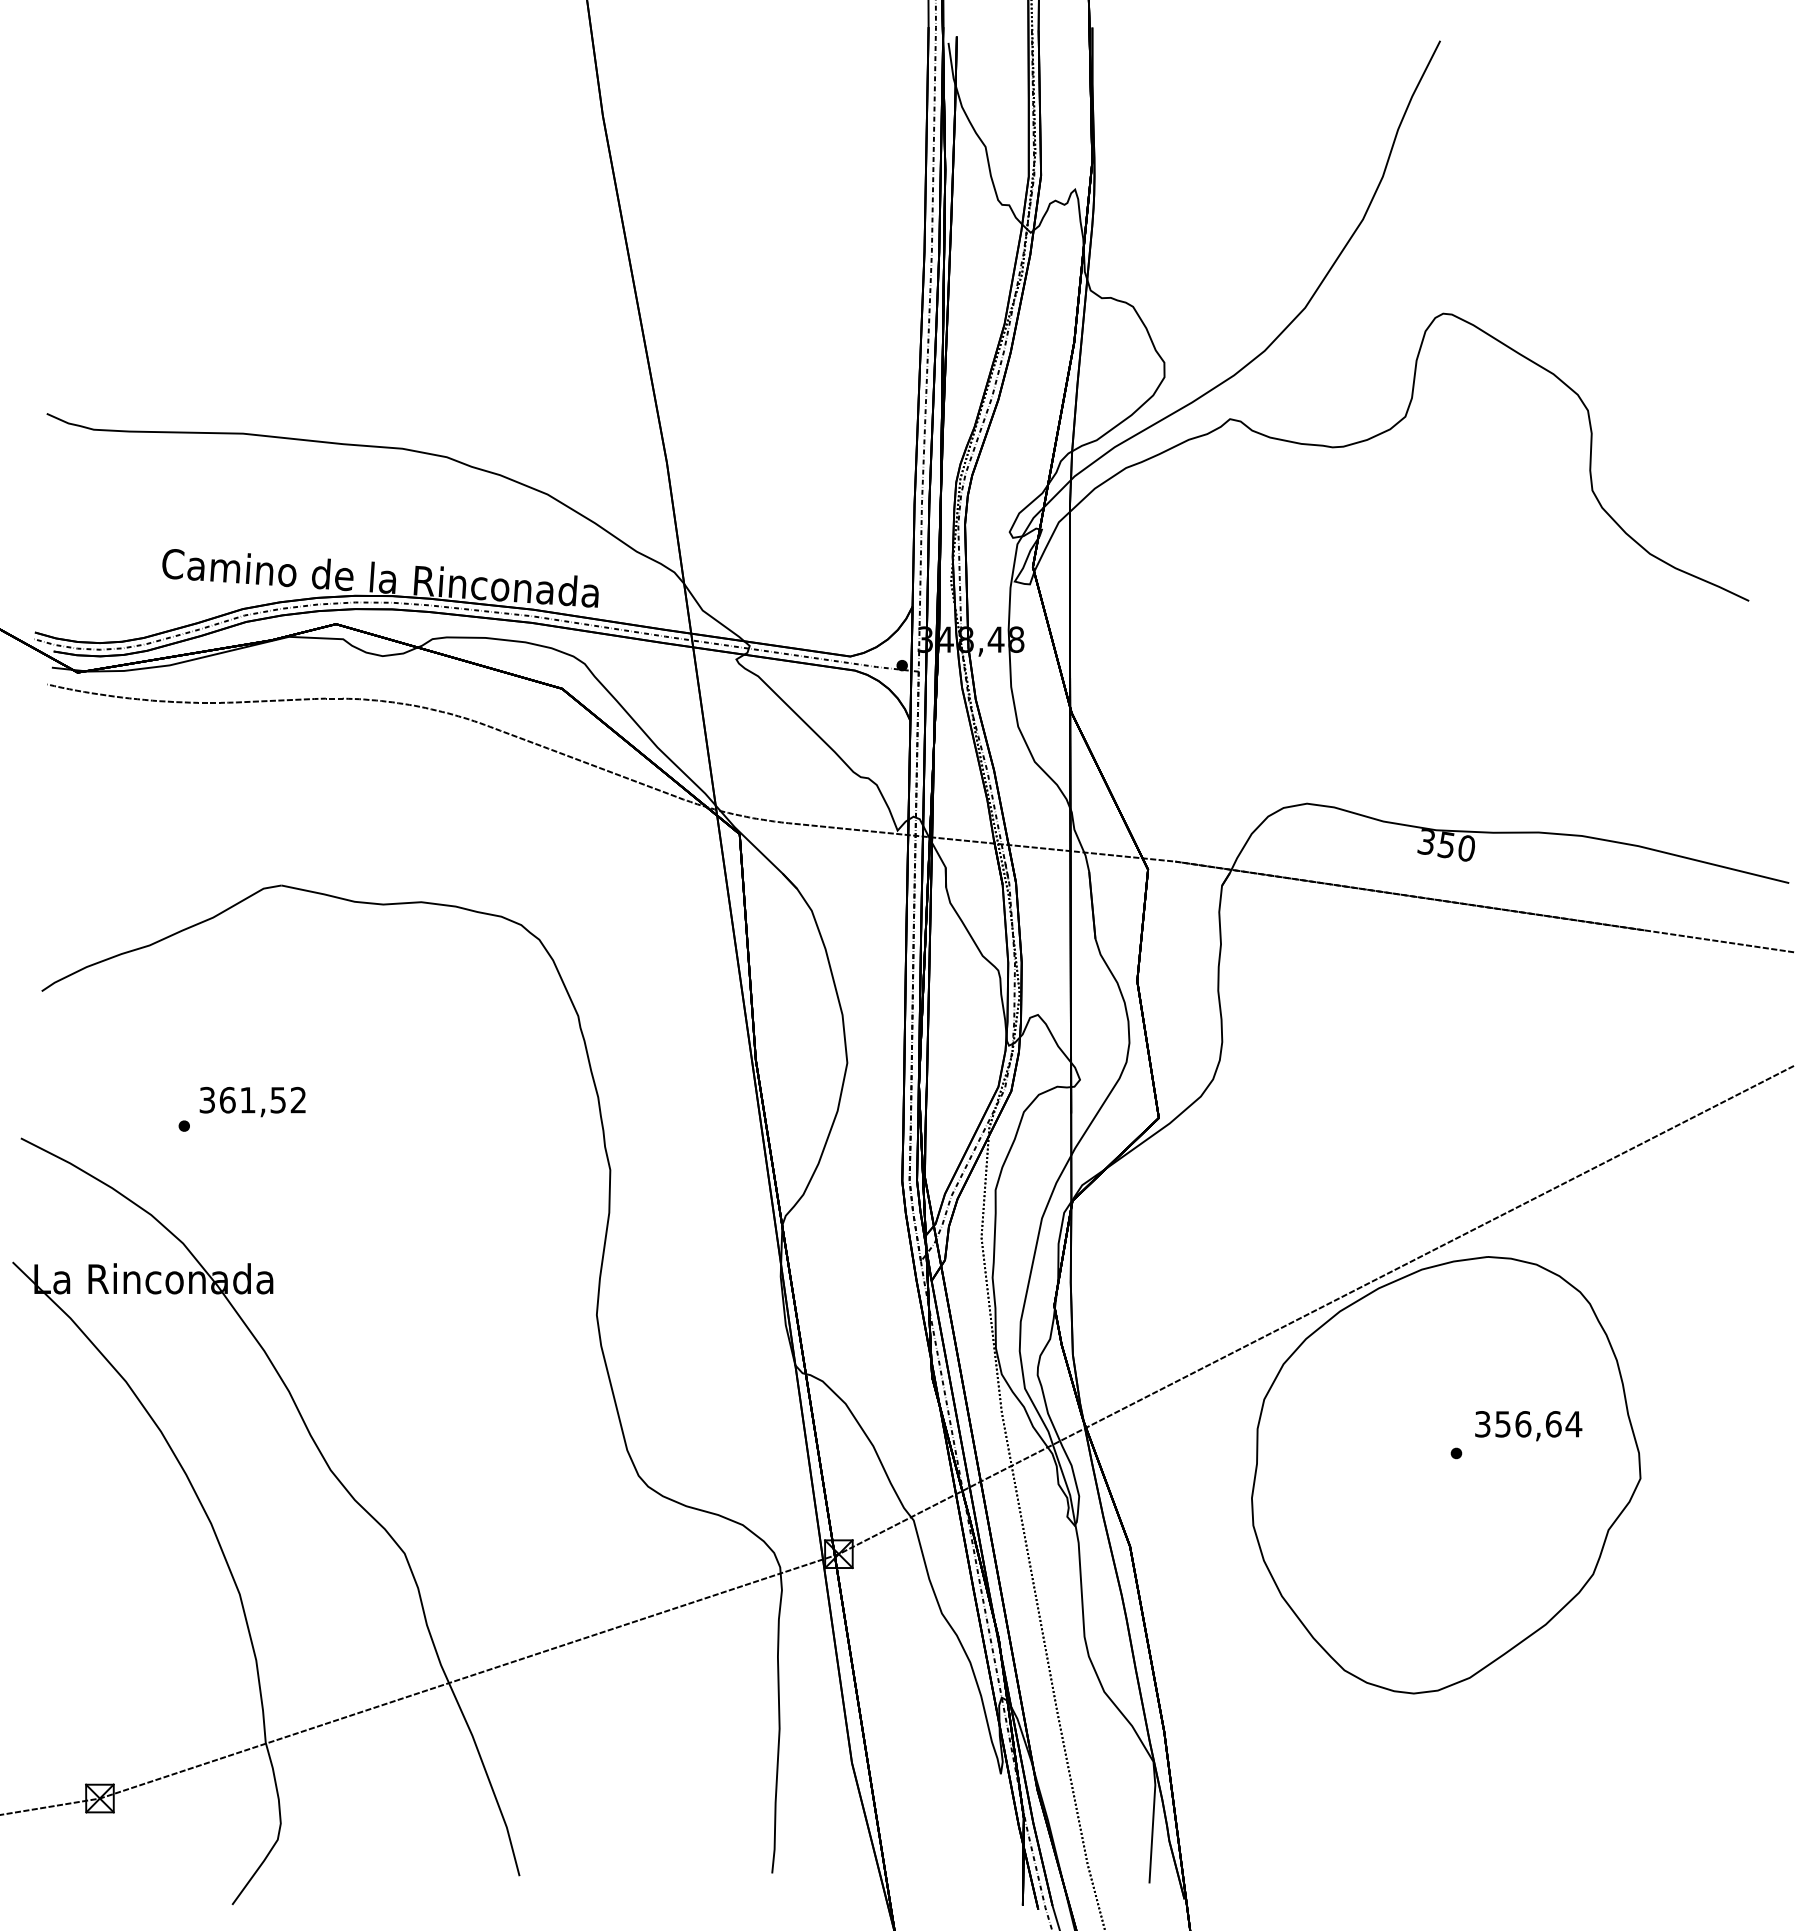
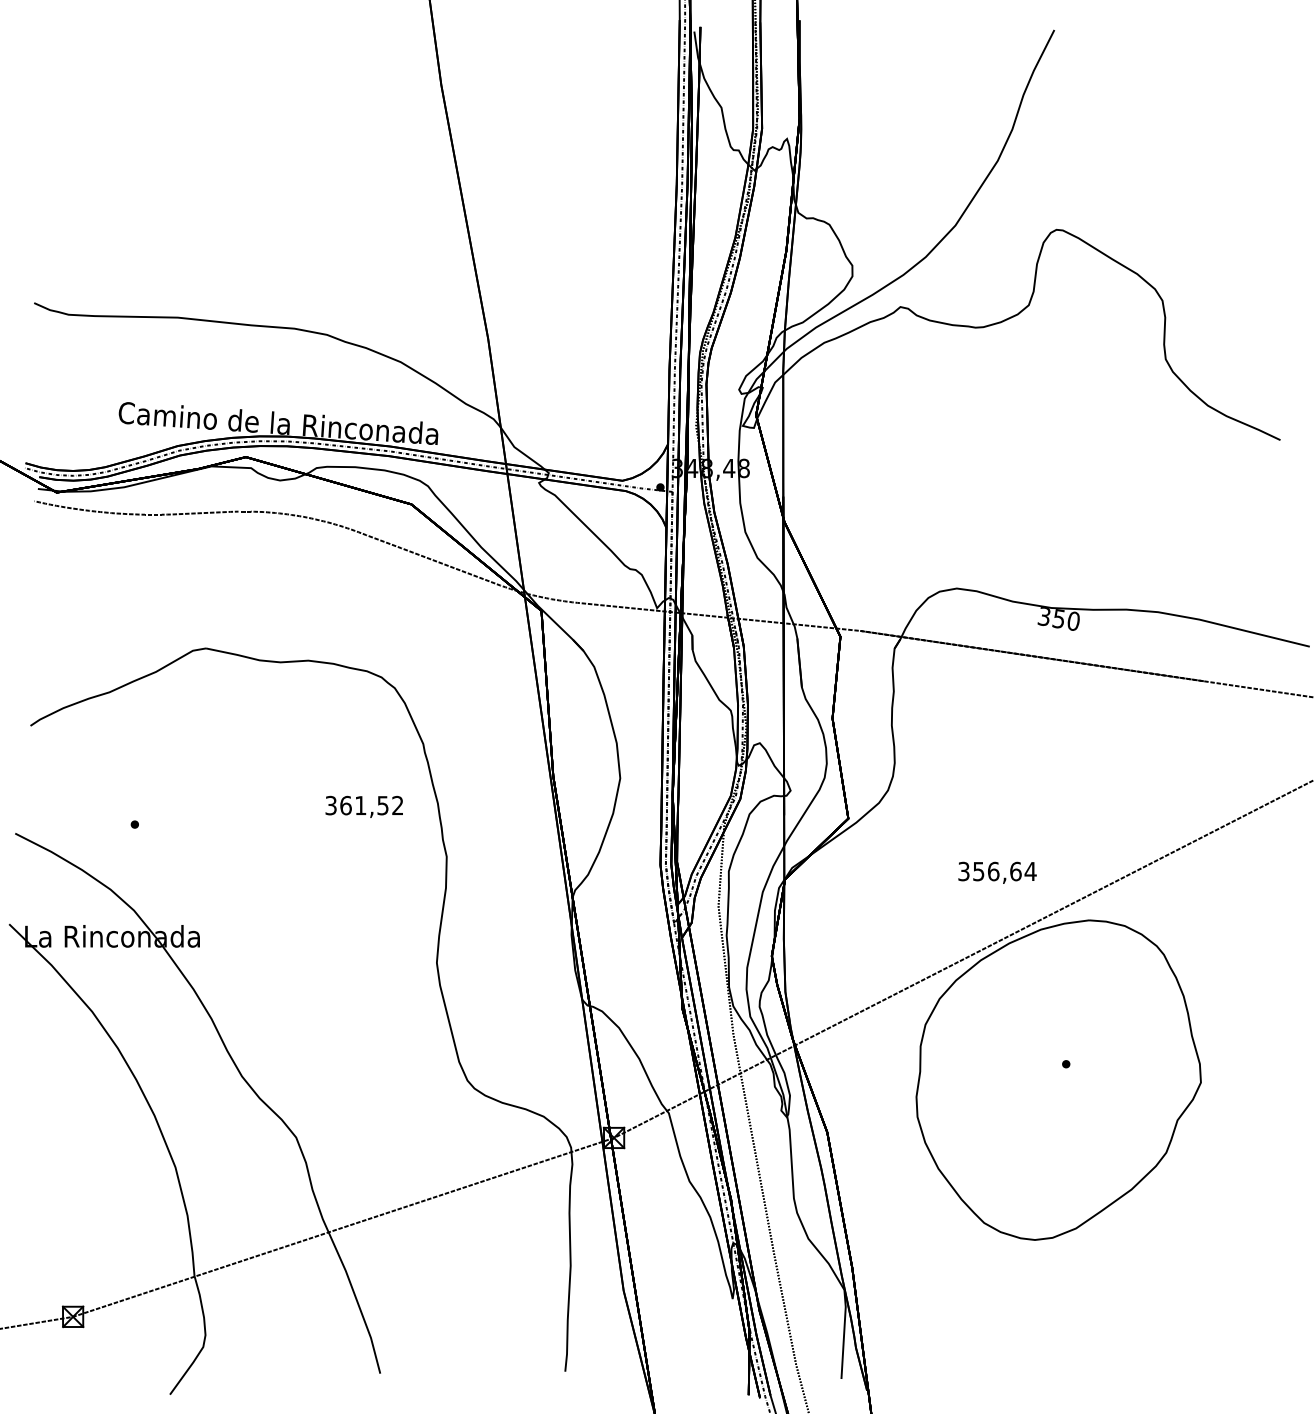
text: (252, 1101) -> (364, 806), moved
text: (1528, 1426) -> (997, 873), moved

